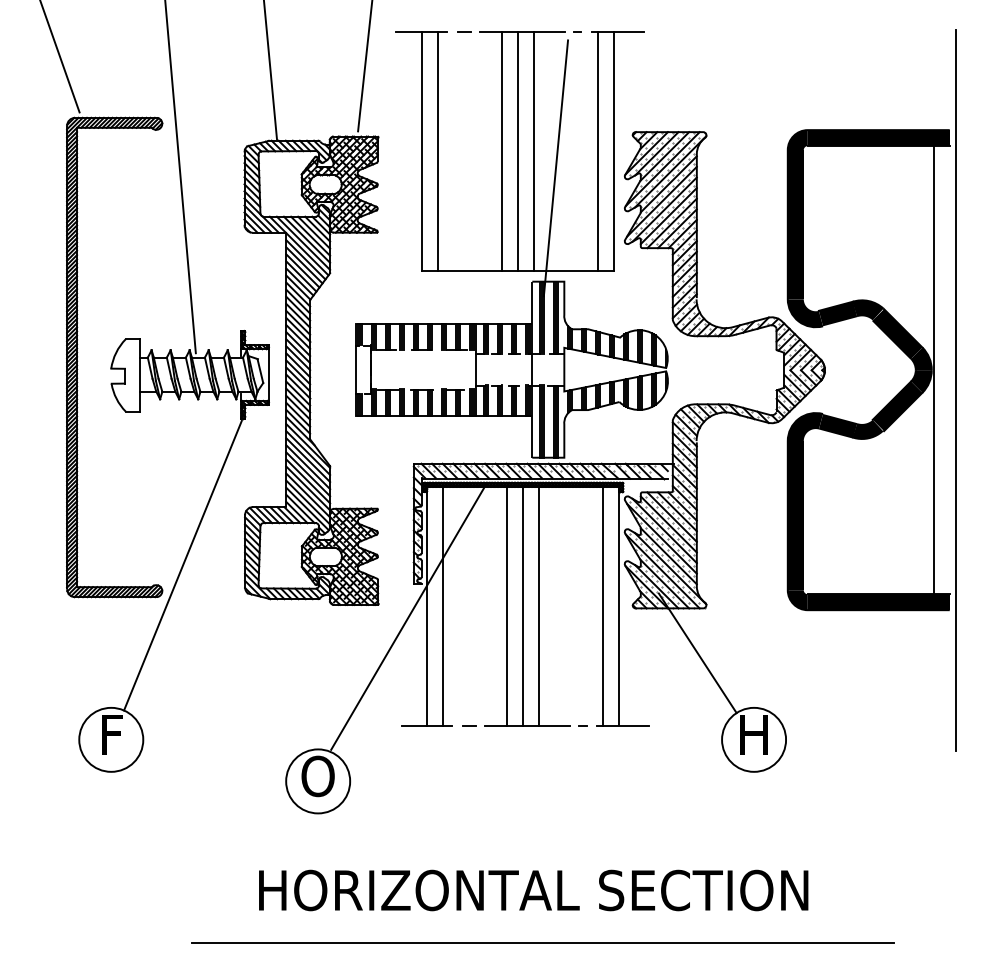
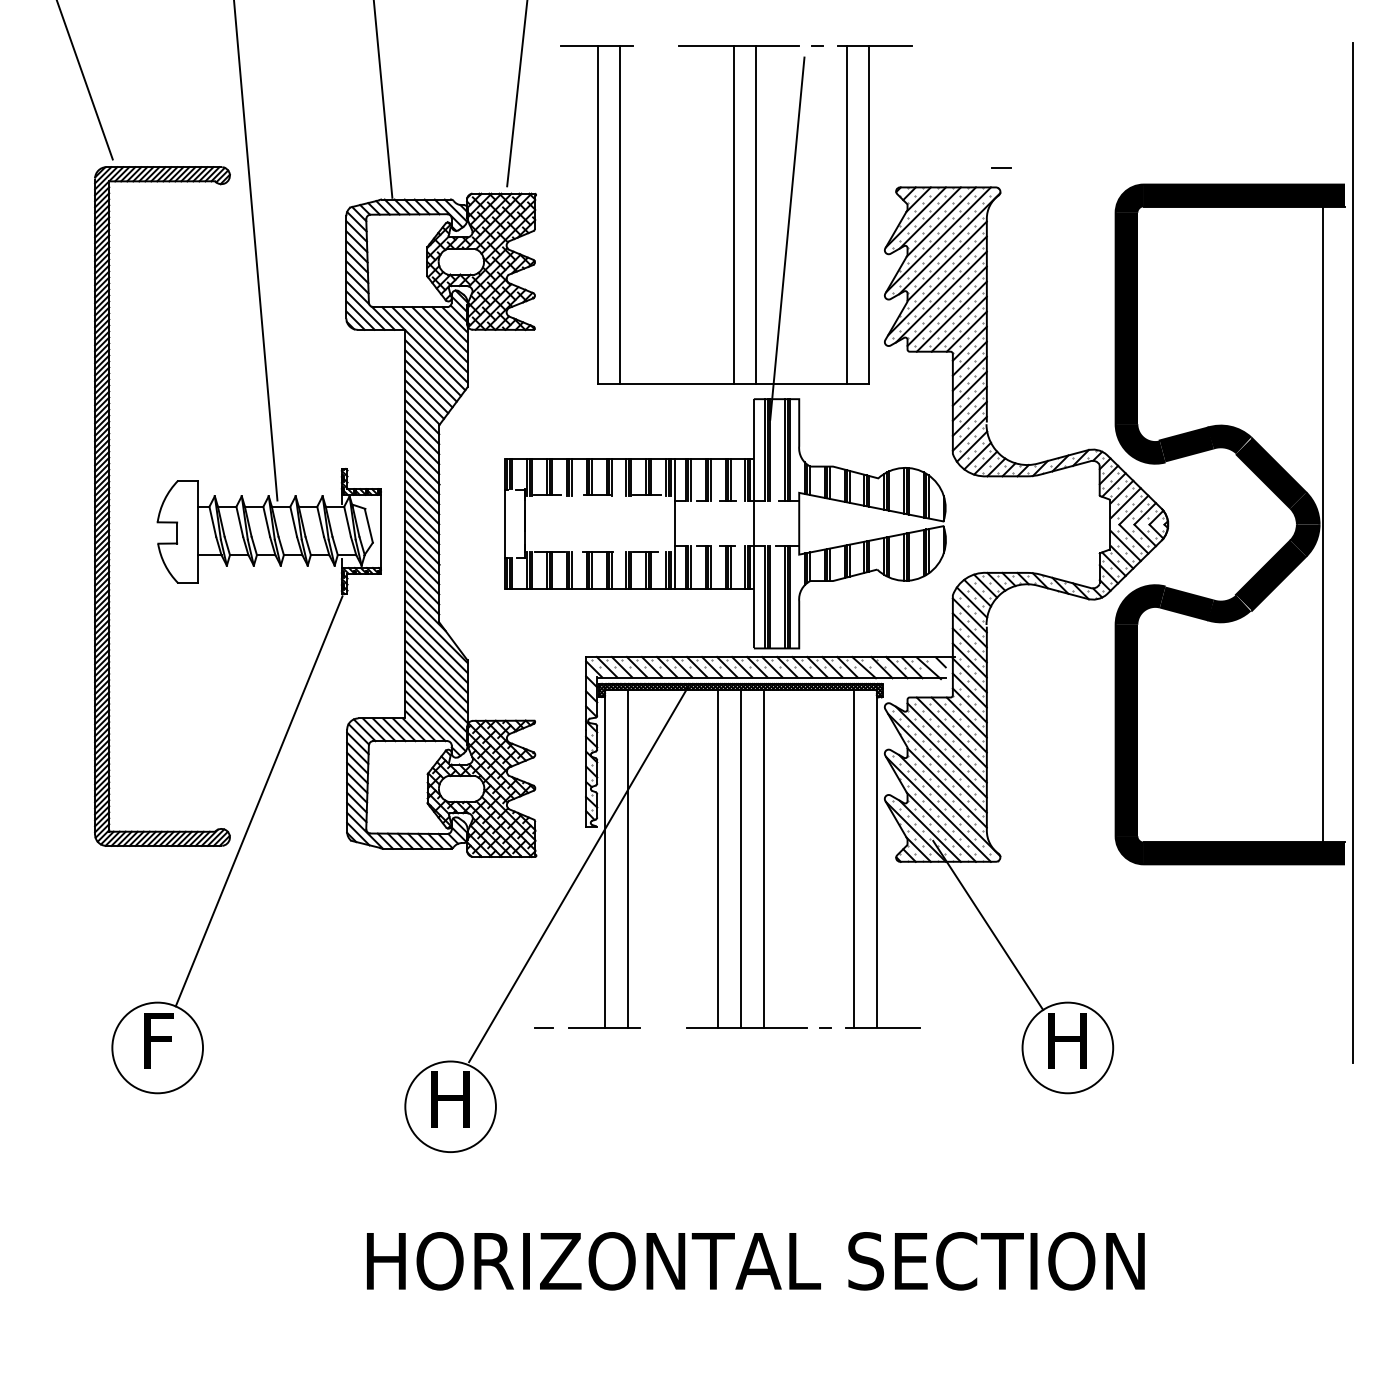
line: (464, 31) -> (1001, 167), moved
line: (501, 151) -> (710, 214), removed
line: (469, 725) -> (543, 1027), moved
text: (318, 776) -> (450, 1099), O -> H
line: (542, 942) -> (768, 1335), removed

